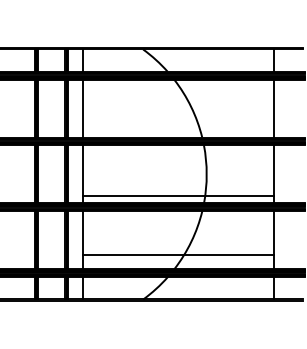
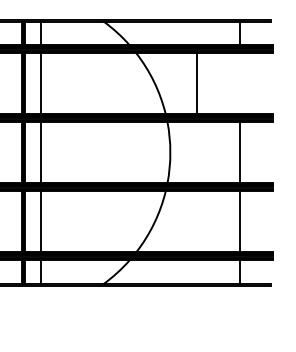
line: (273, 108) -> (197, 83), moved
line: (178, 196) -> (140, 175), removed
line: (178, 255) -> (140, 237), removed

